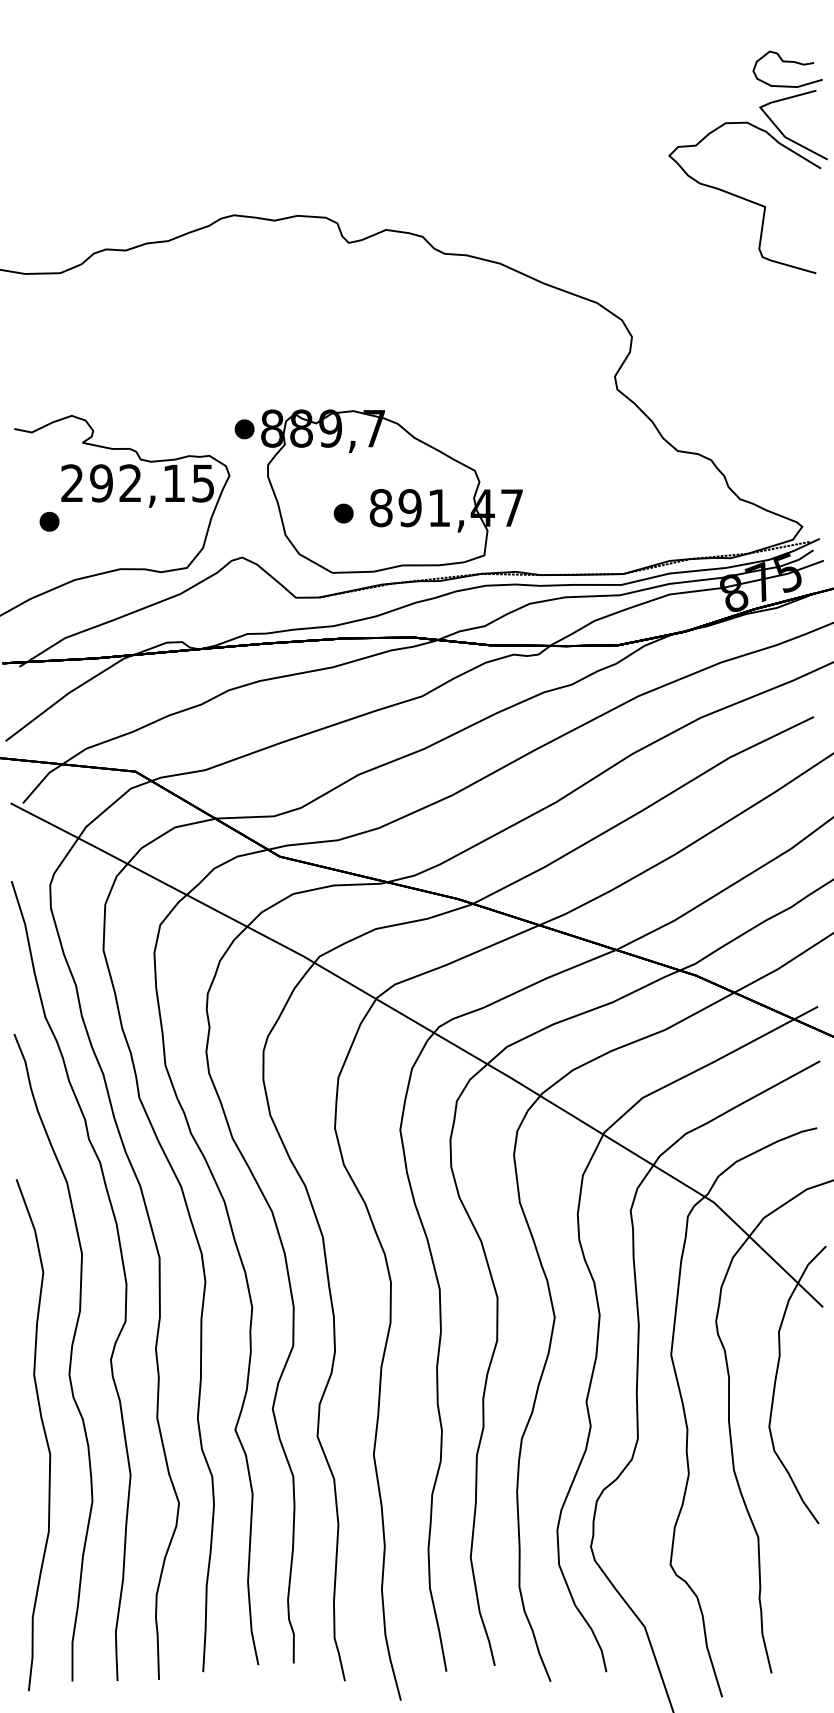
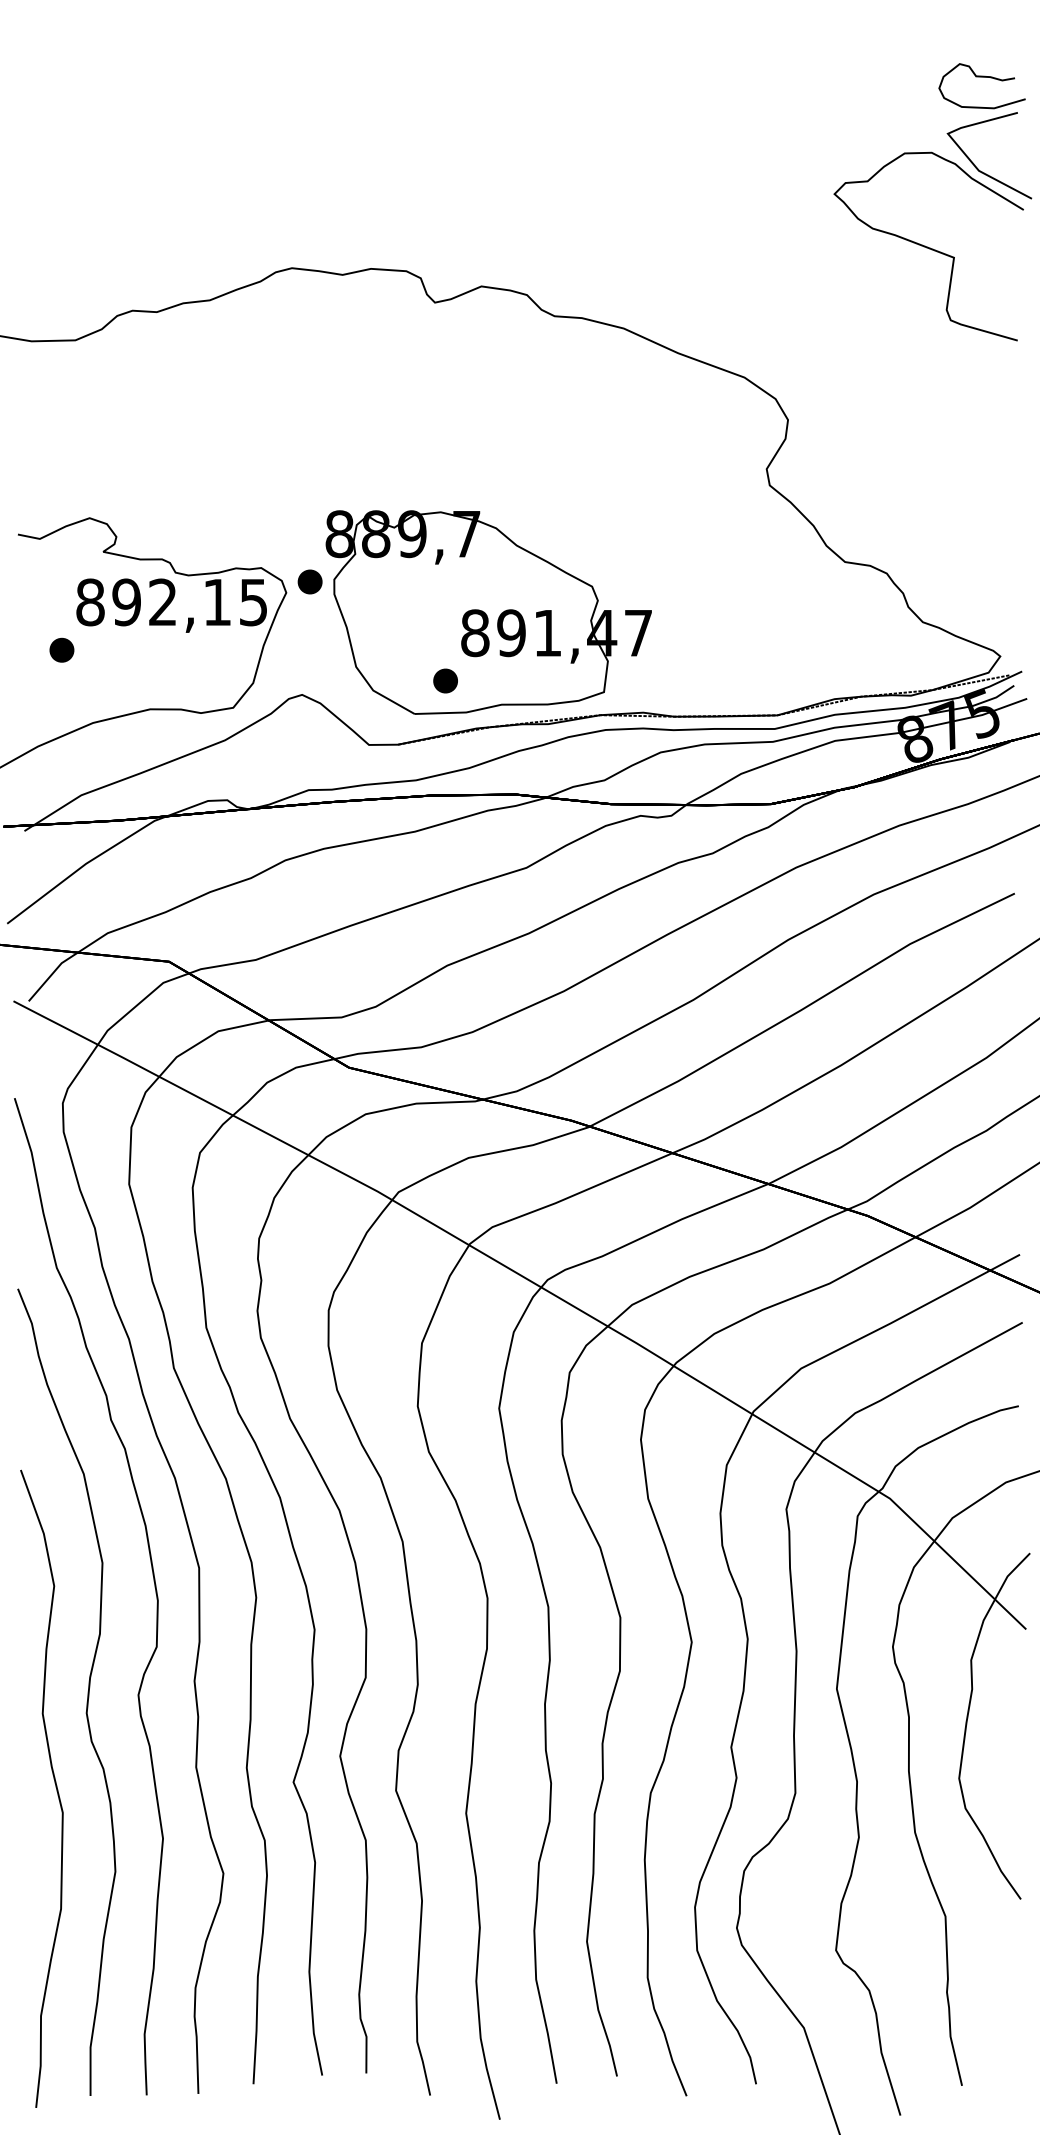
part: (244, 428) -> (309, 581), moved
text: (72, 483) -> (90, 602), 292,15 -> 892,15
part: (343, 513) -> (445, 680), moved

